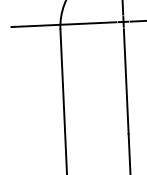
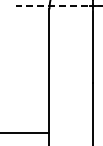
line: (63, 25) -> (51, 6), solid -> dashed

